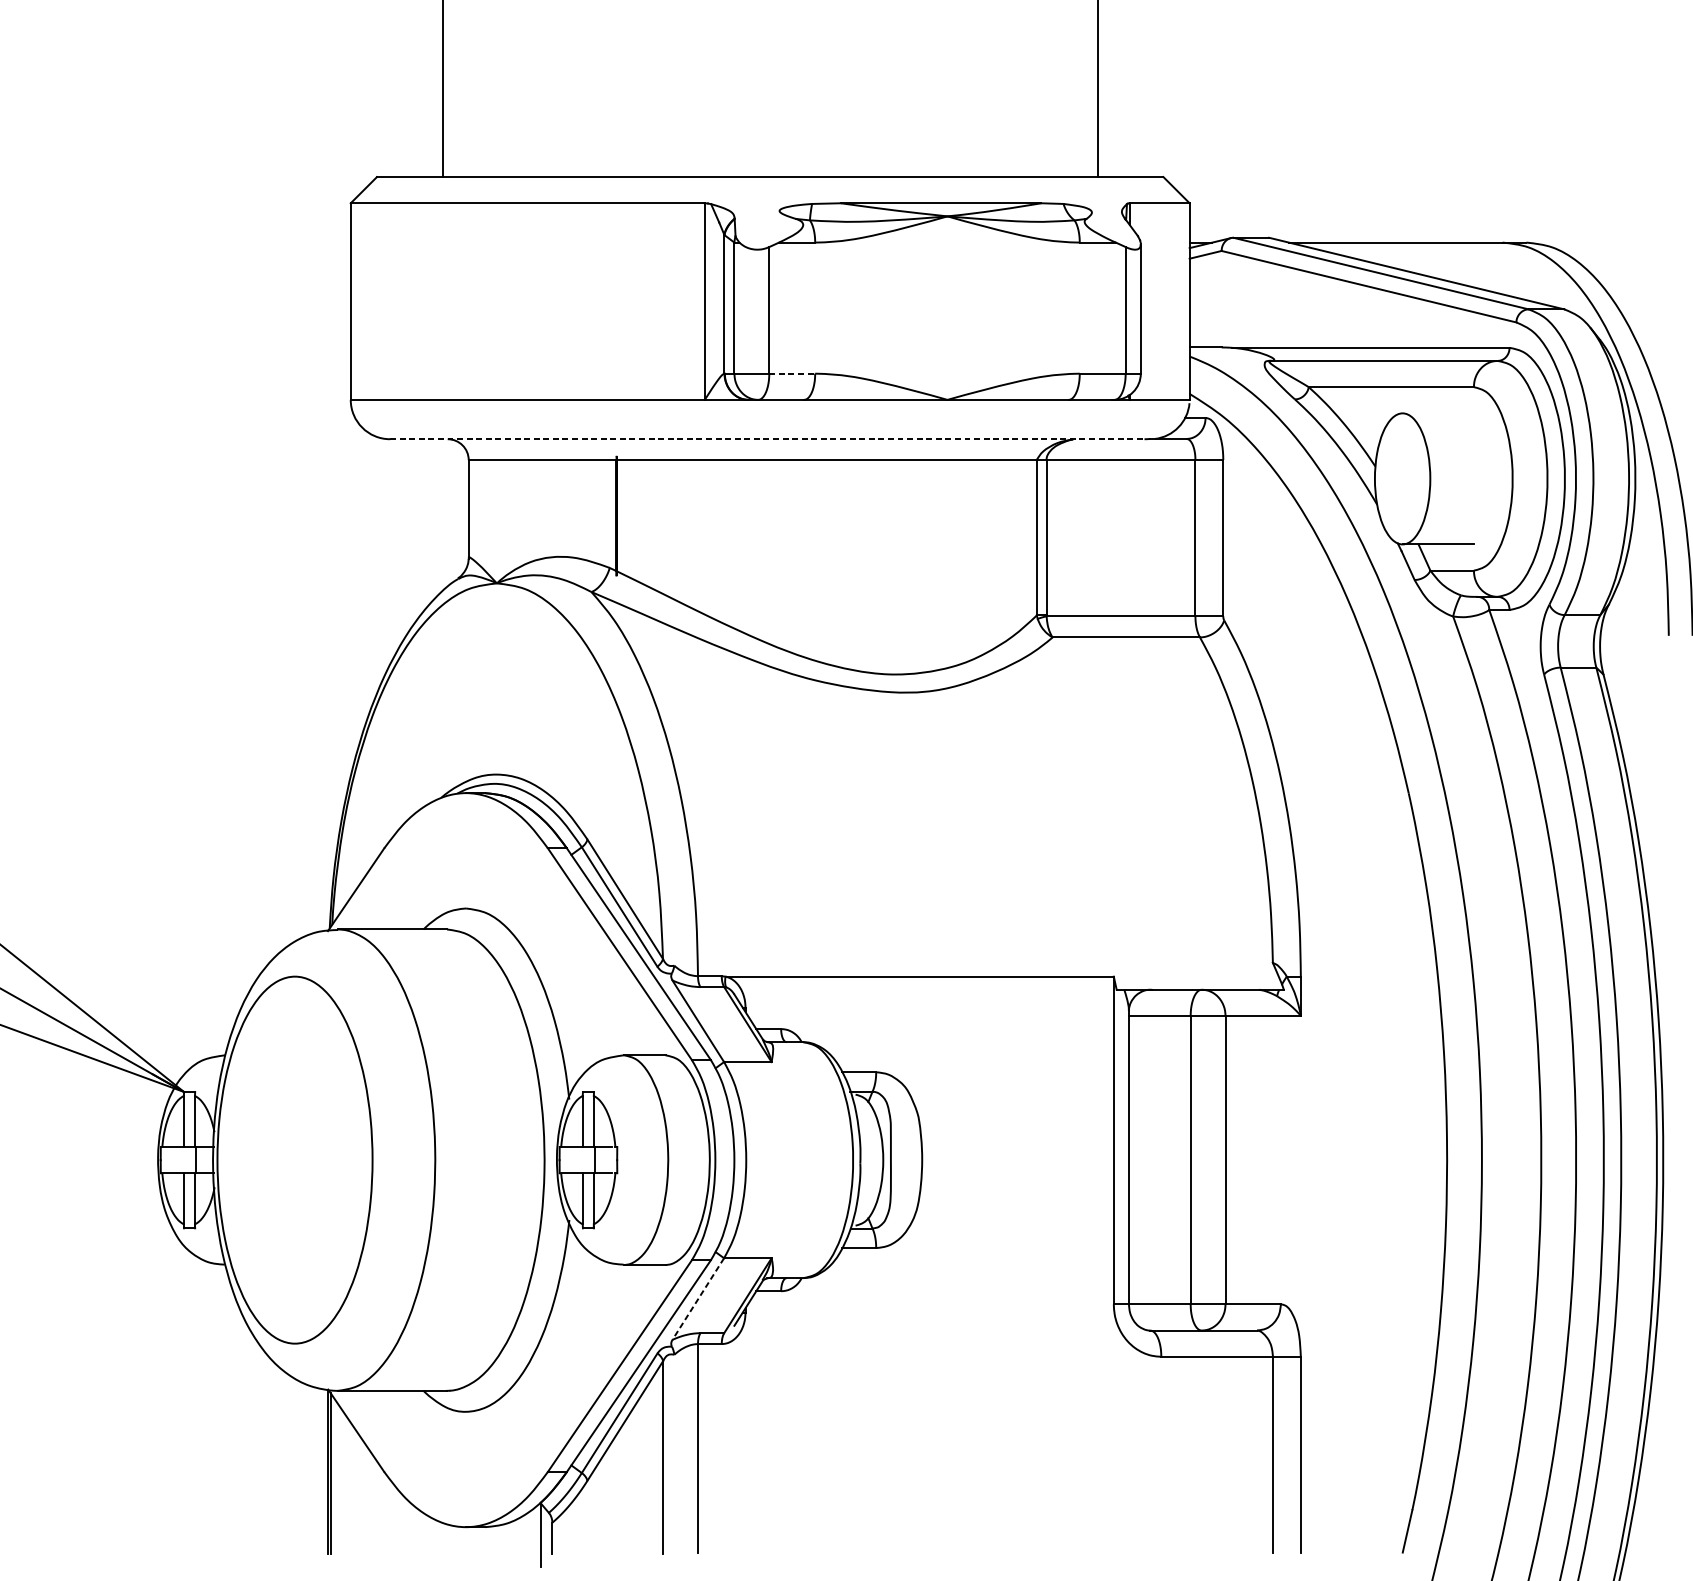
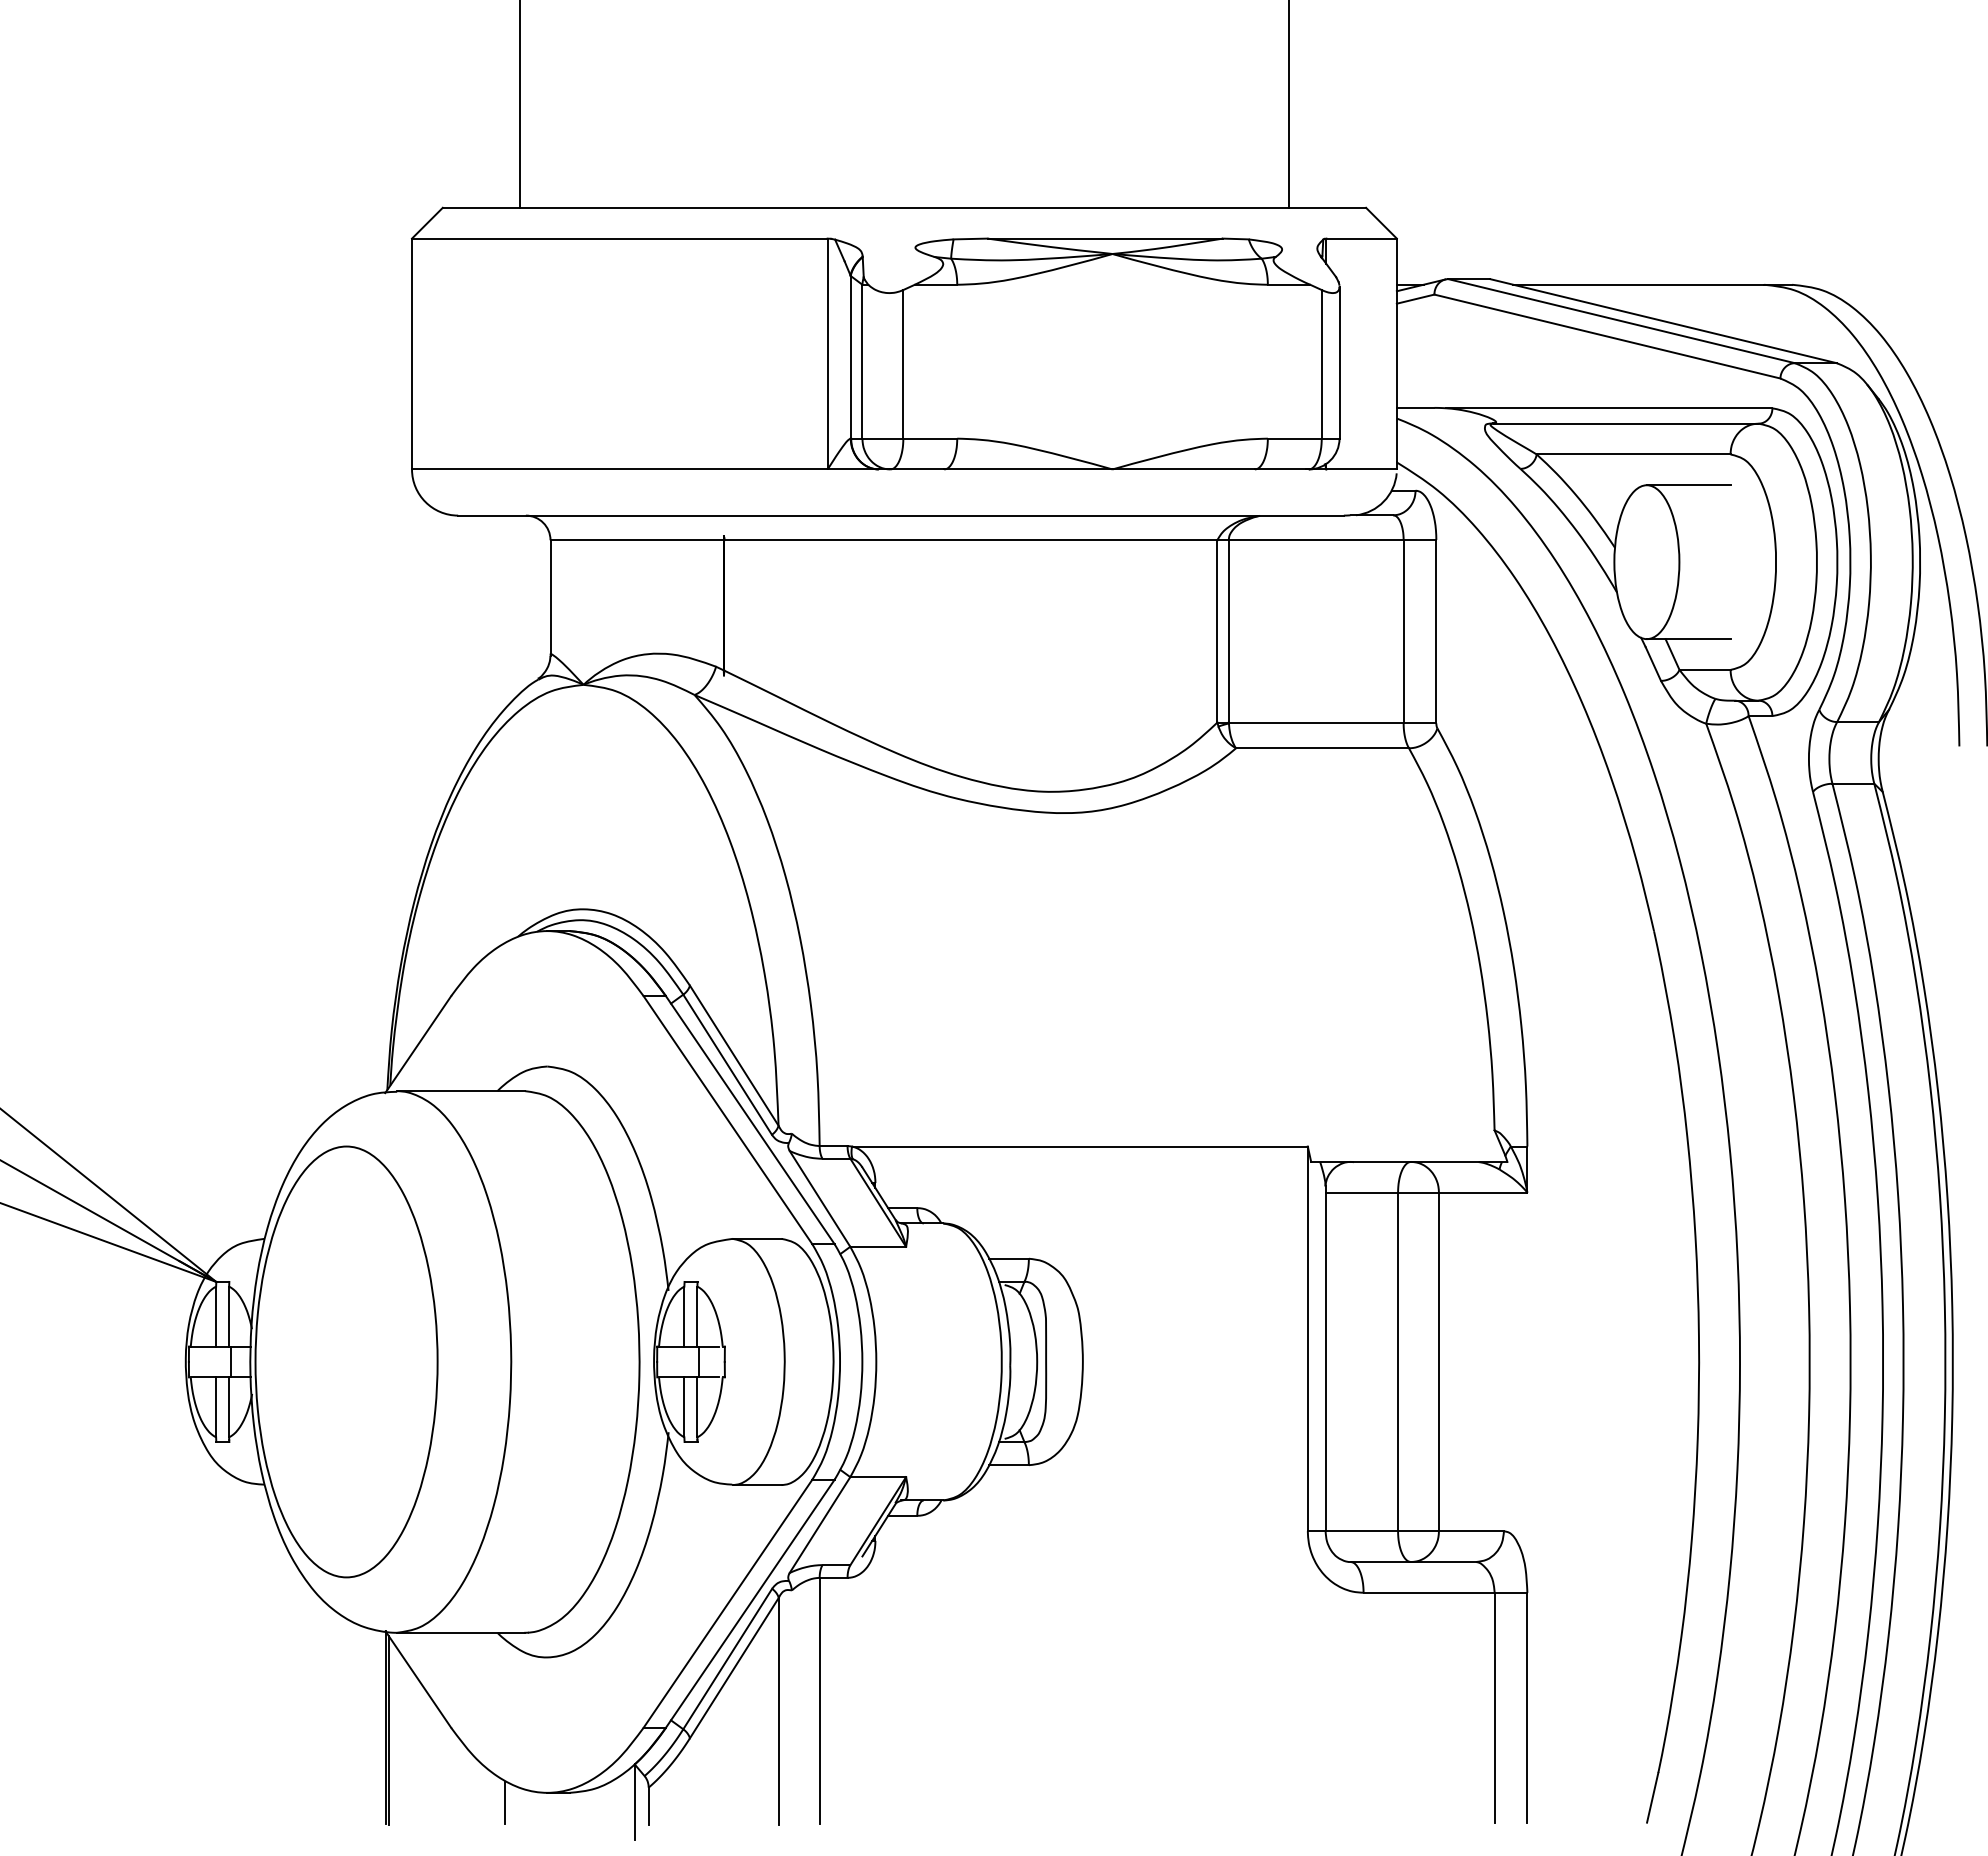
line: (792, 373) -> (930, 438), dashed -> solid
line: (1438, 413) -> (1688, 485), added
line: (767, 439) -> (901, 515), dashed -> solid
line: (698, 1299) -> (820, 1525), dashed -> solid
line: (429, 1535) -> (504, 1802), added

